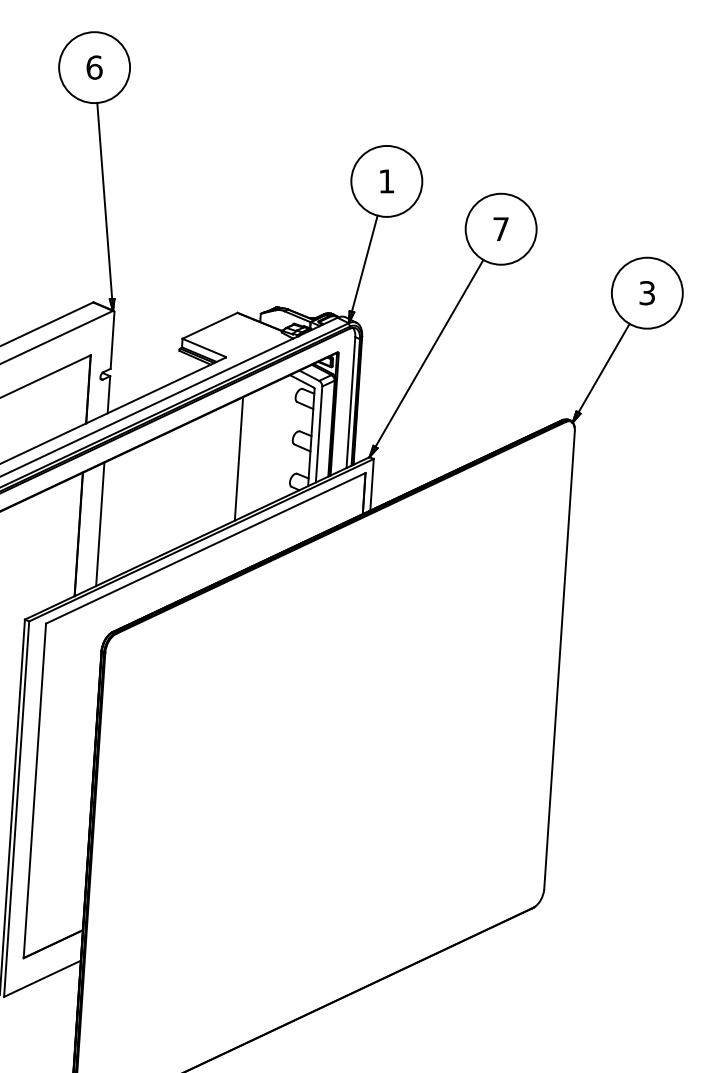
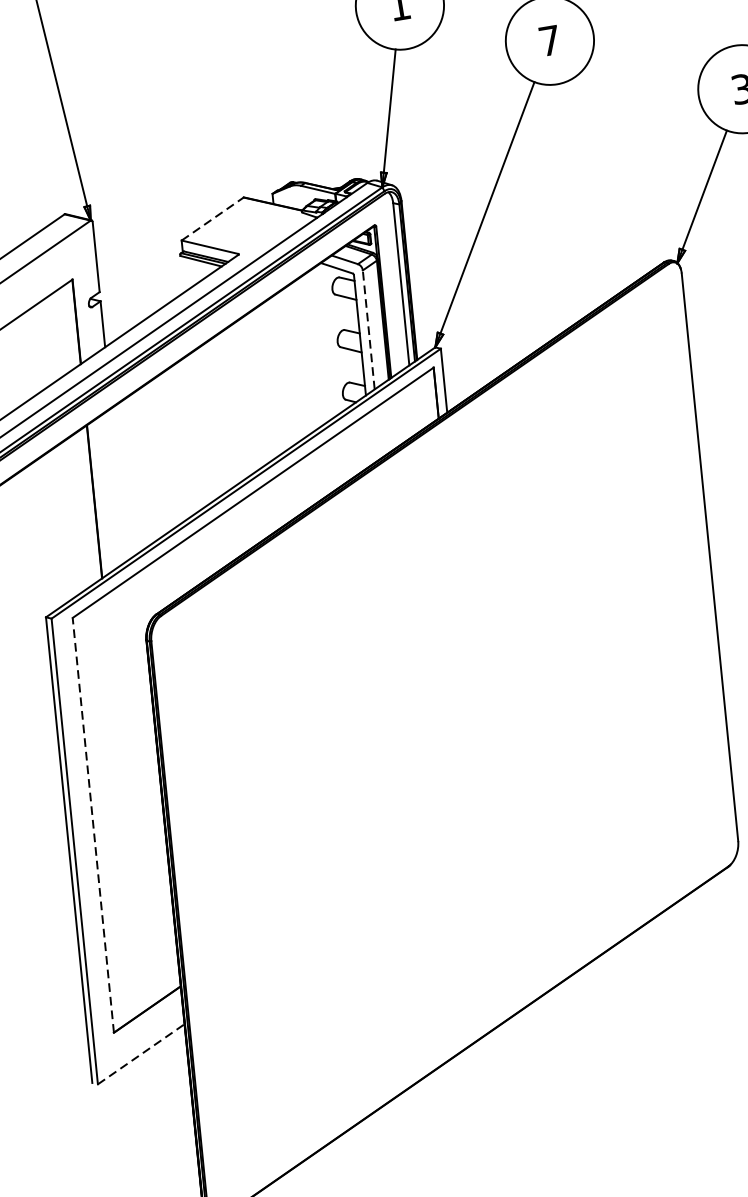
line: (210, 325) -> (213, 218), solid -> dashed
line: (319, 434) -> (369, 329), solid -> dashed
line: (238, 458) -> (274, 375), removed
line: (100, 524) -> (119, 485), removed
line: (34, 790) -> (92, 824), solid -> dashed
line: (42, 978) -> (141, 1053), solid -> dashed

